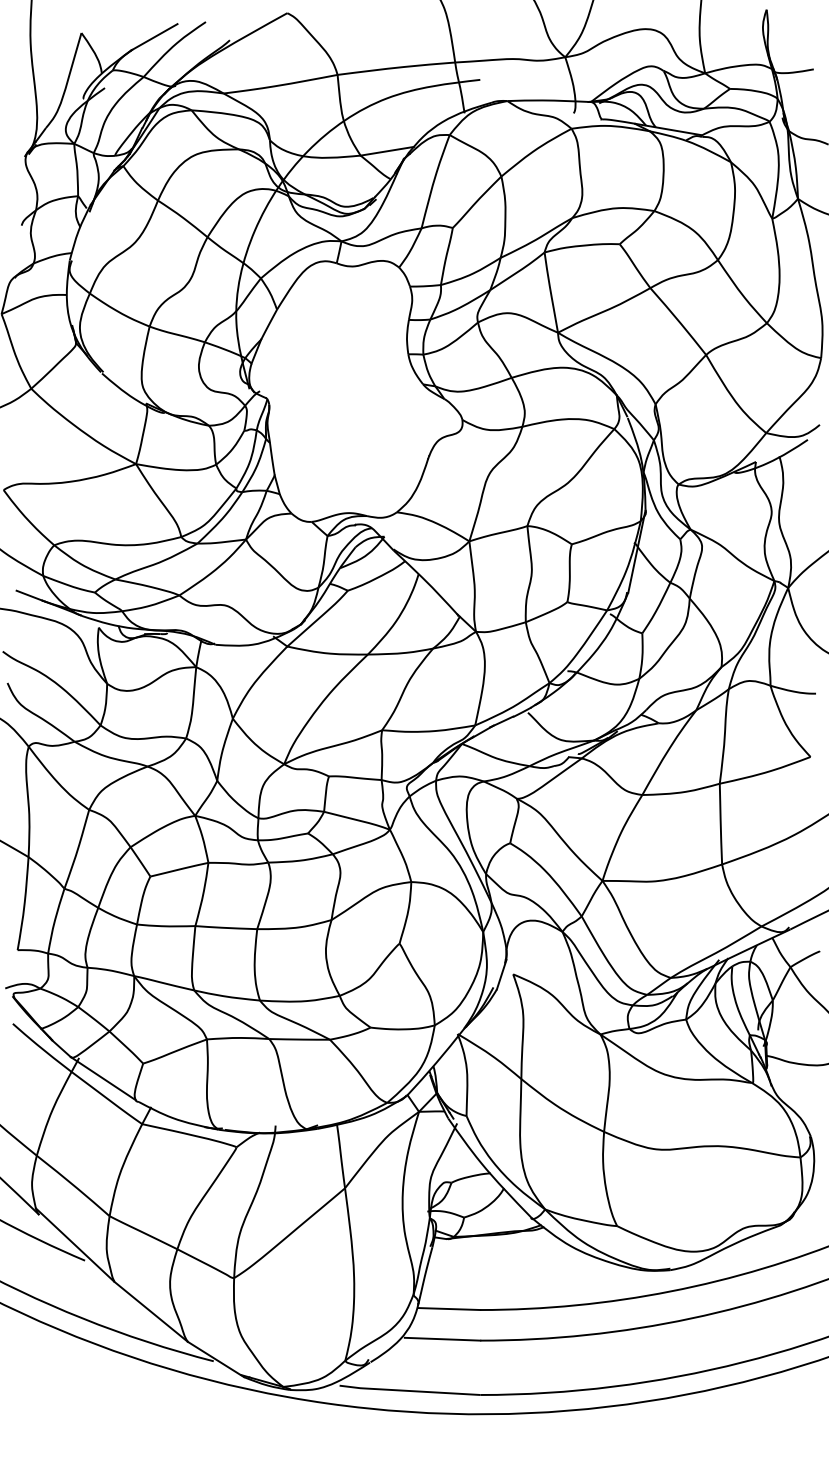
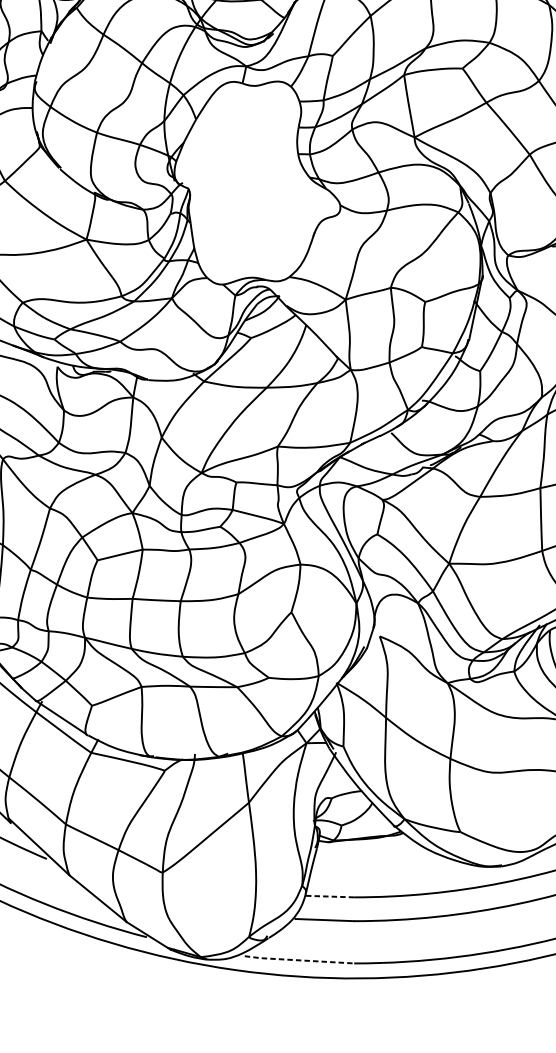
line: (448, 1309) -> (329, 896), solid -> dashed
line: (409, 1391) -> (299, 960), solid -> dashed

